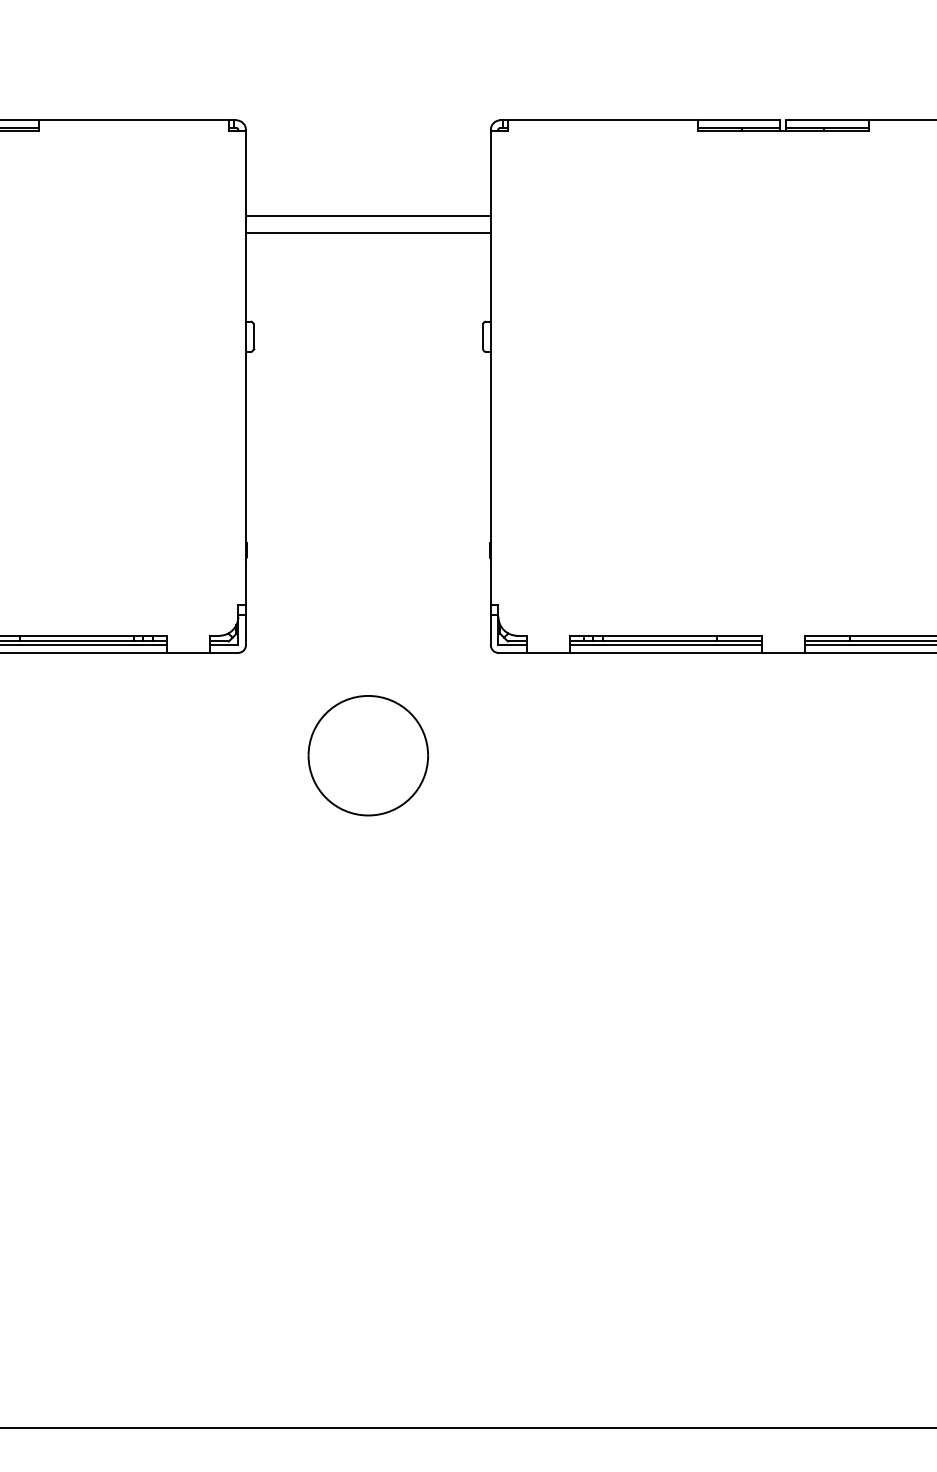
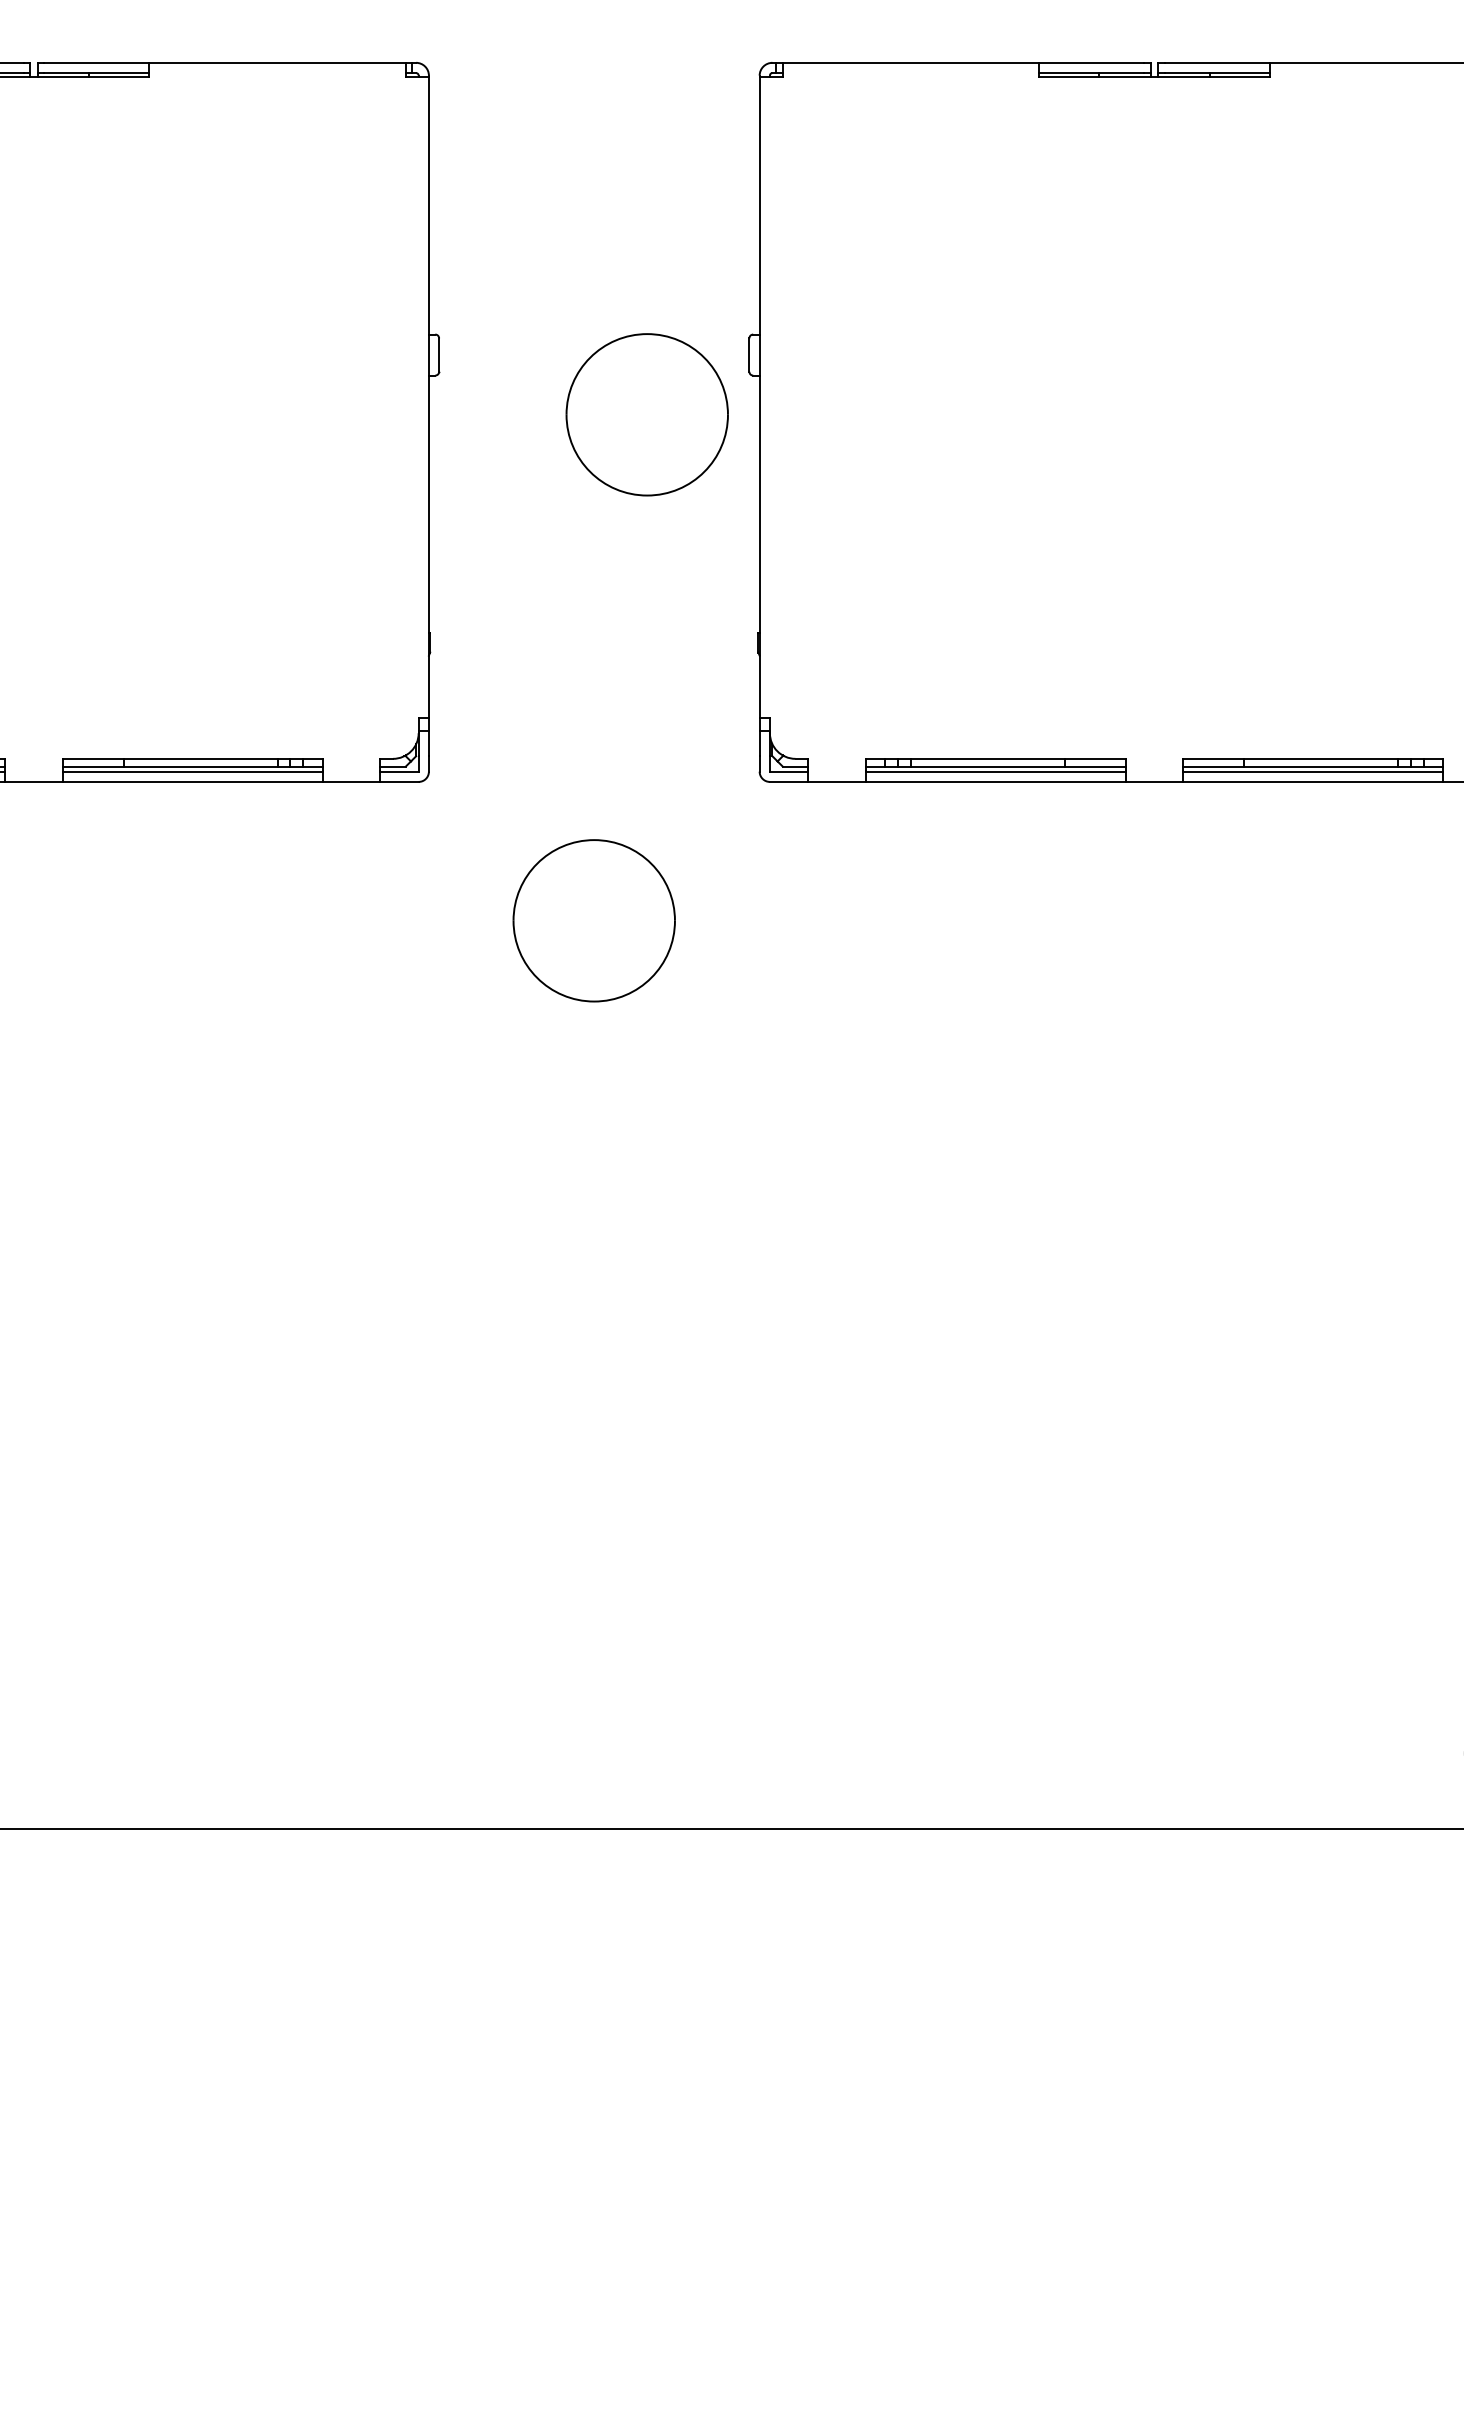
line: (367, 216) -> (593, 192), removed
line: (367, 232) -> (593, 214), removed
part: (407, 380) -> (646, 414), added

